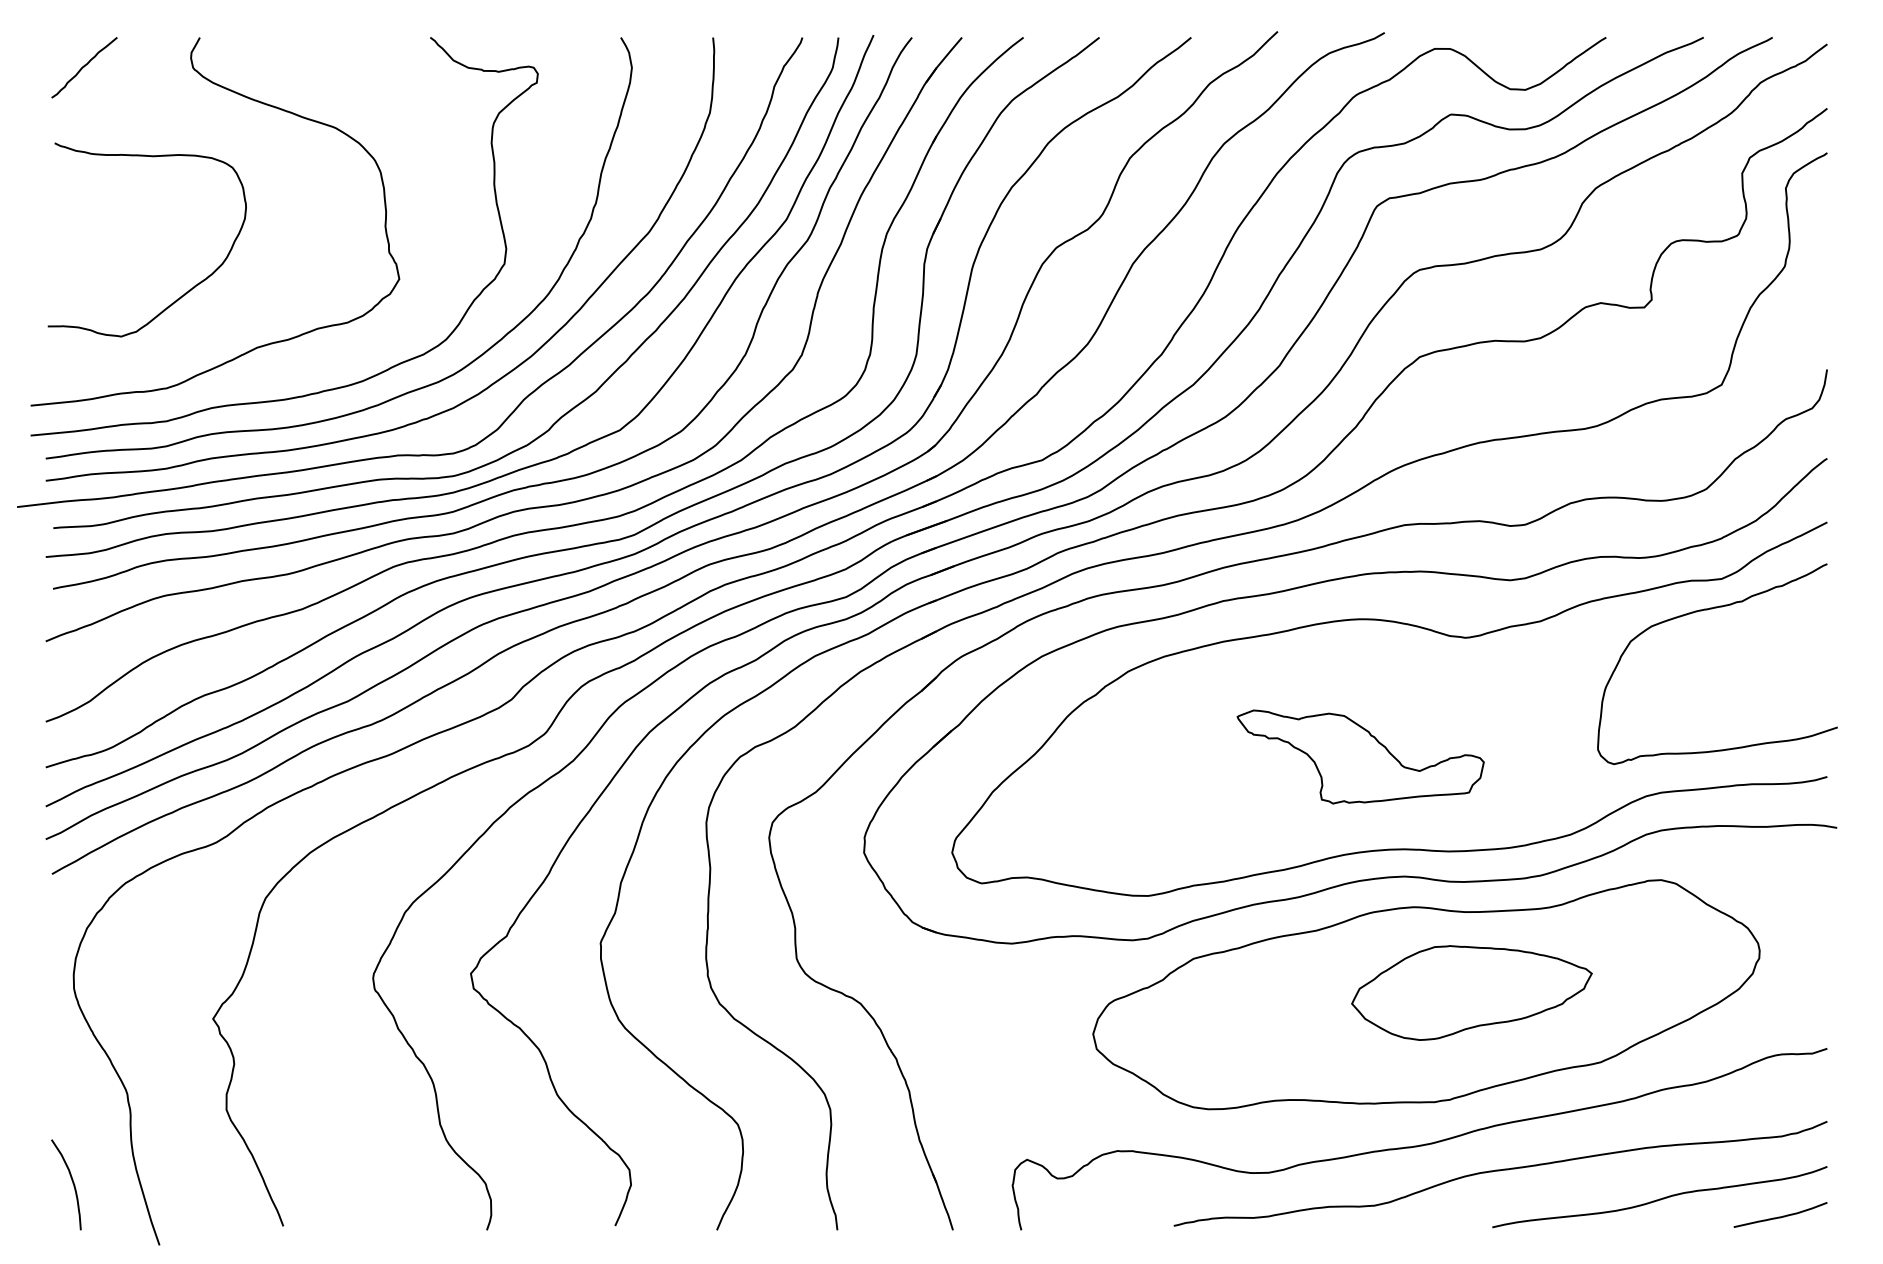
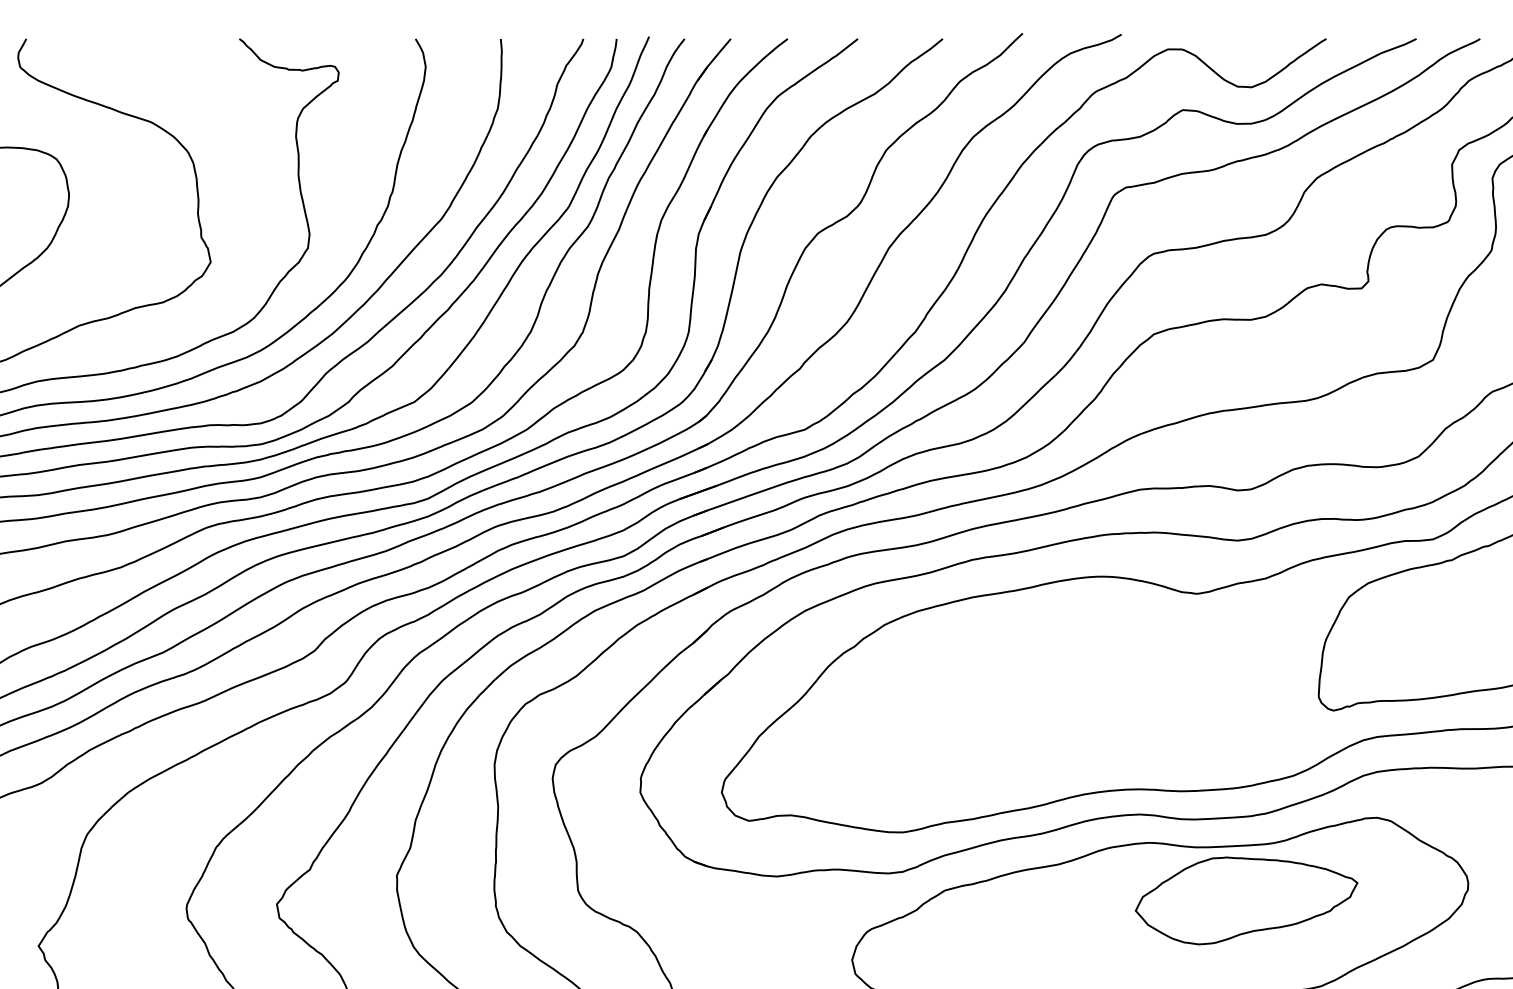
part: (1360, 756) -> (1099, 703), removed
part: (1471, 992) -> (1246, 900), moved

